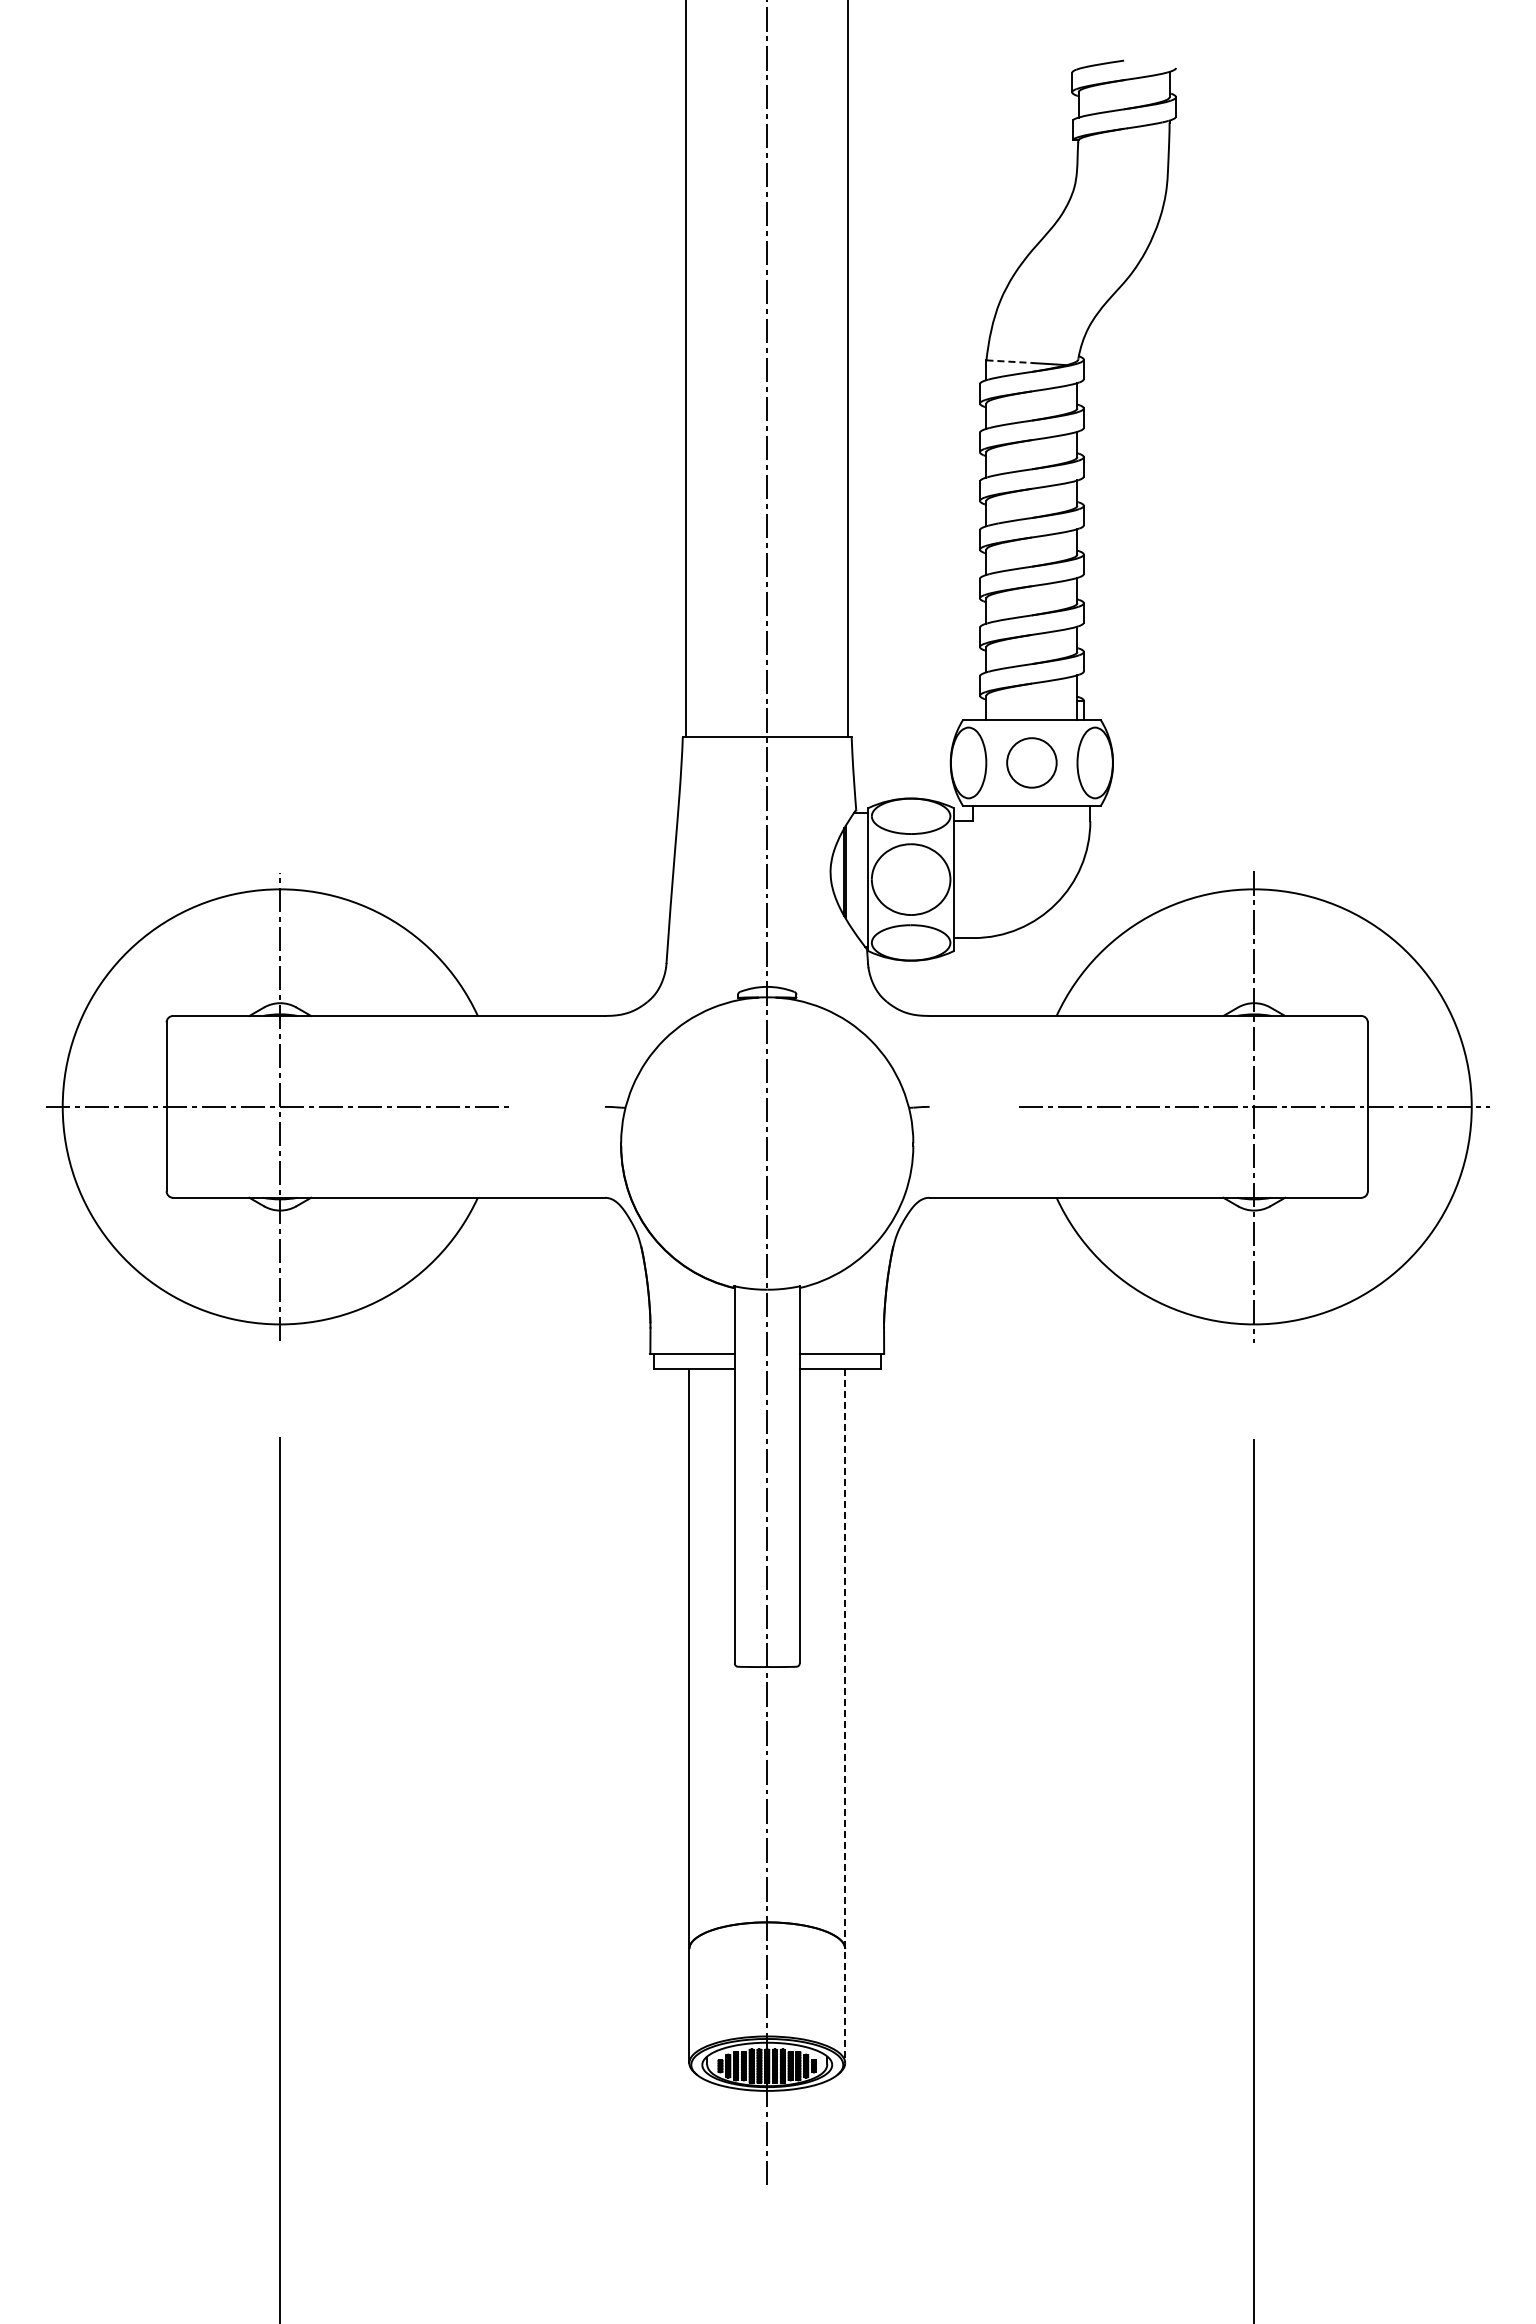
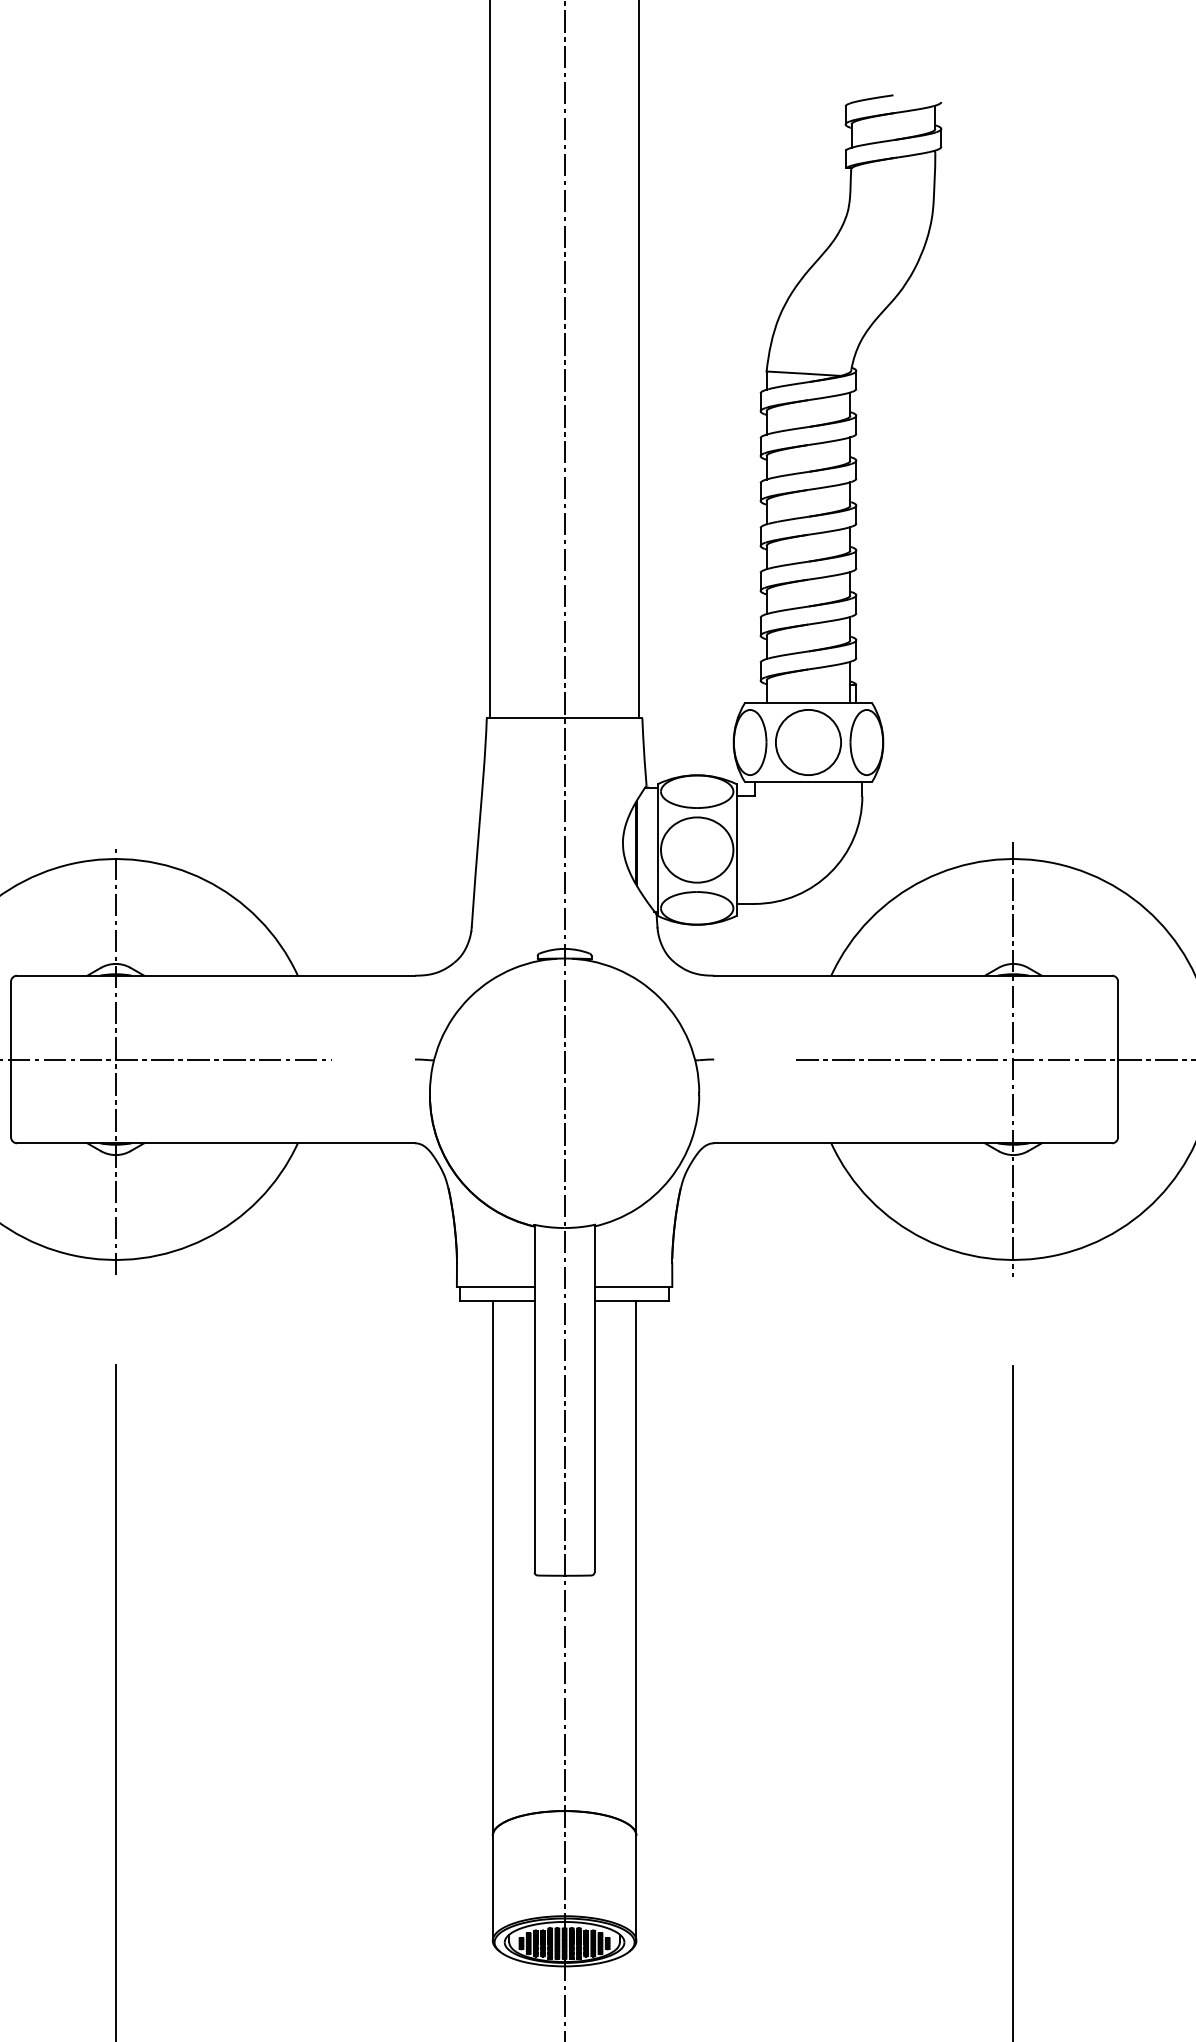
line: (1009, 361) -> (787, 372), dashed -> solid
circle: (1031, 762) -> (808, 742), size x1.43
line: (845, 1716) -> (636, 1621), dashed -> solid

